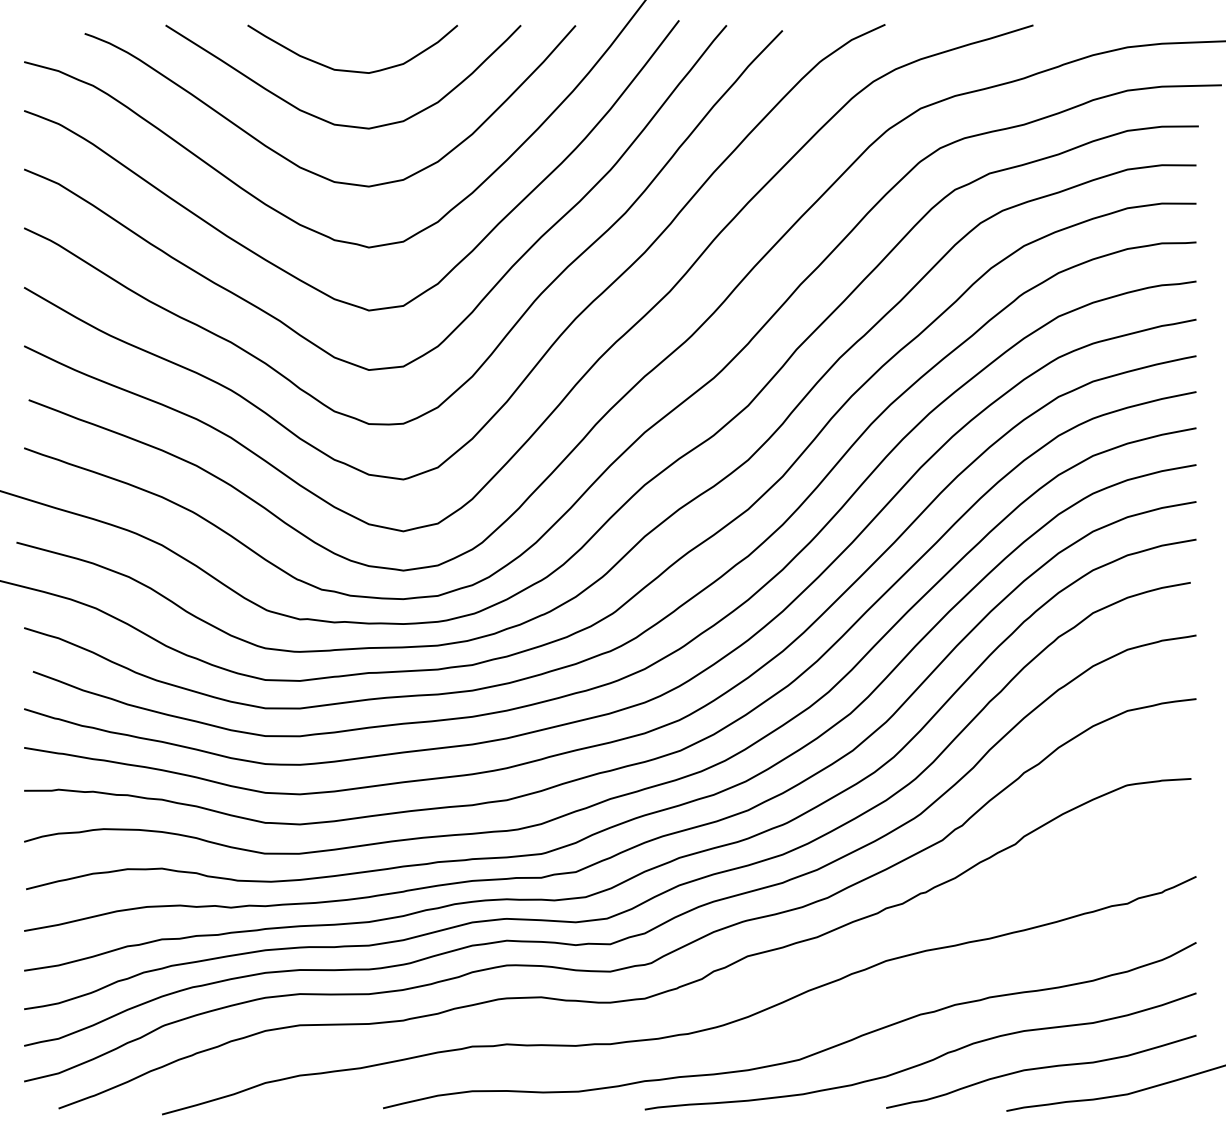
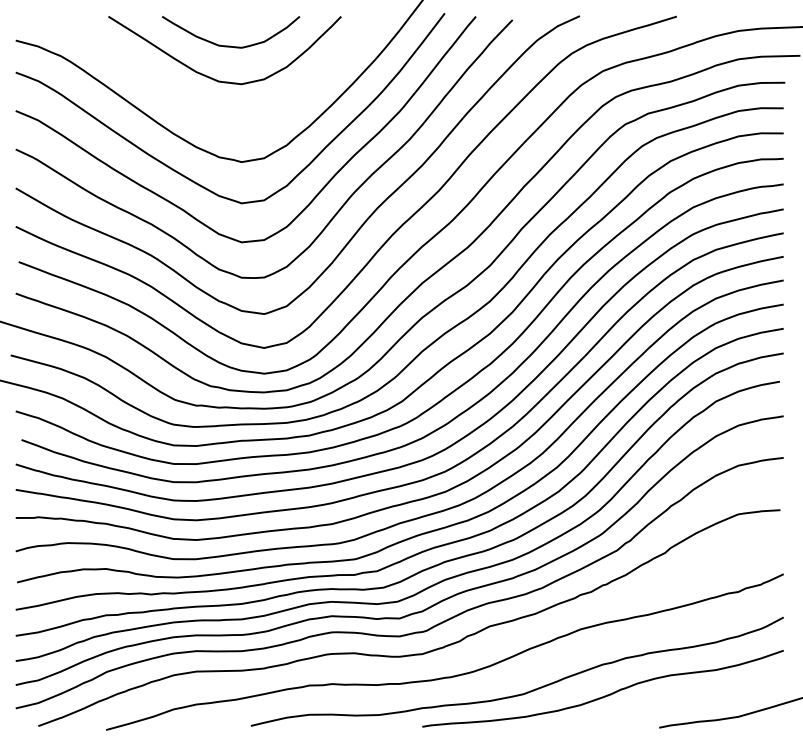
curve: (298, 164) -> (195, 107), removed
curve: (1040, 1069) -> (681, 700), removed

